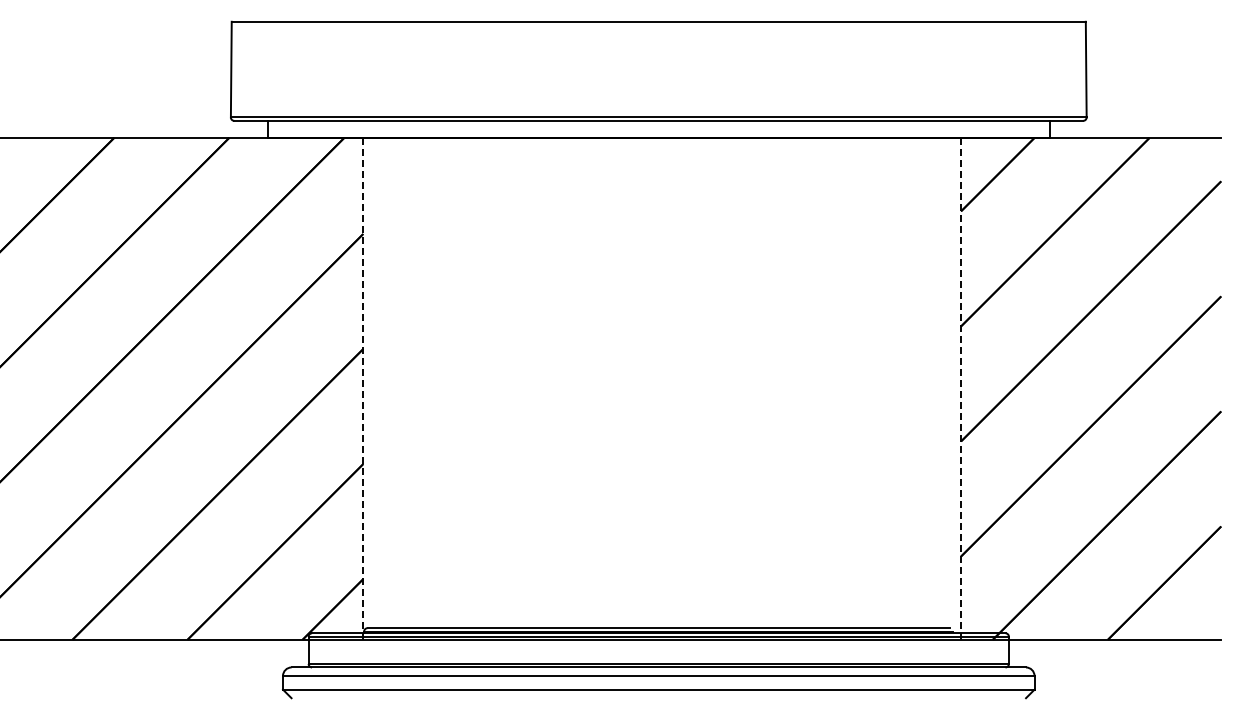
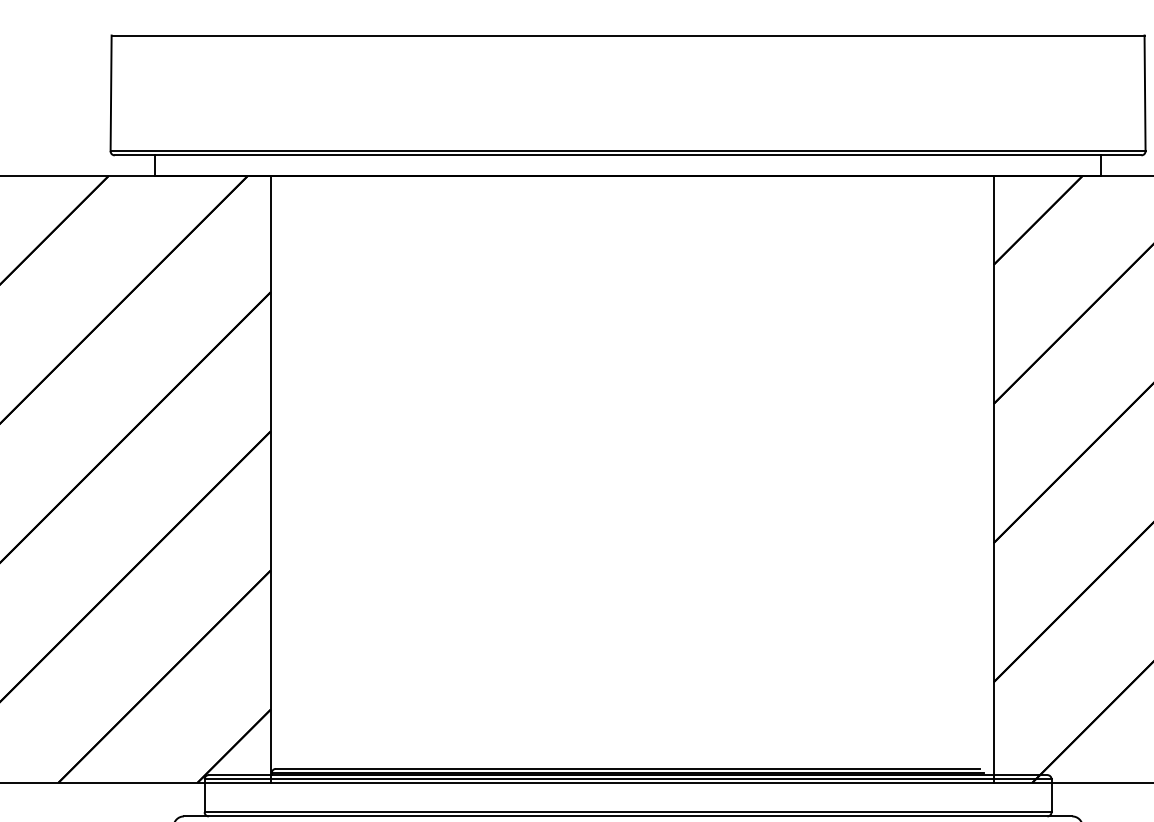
line: (363, 388) -> (270, 479), dashed -> solid
line: (961, 388) -> (994, 479), dashed -> solid

